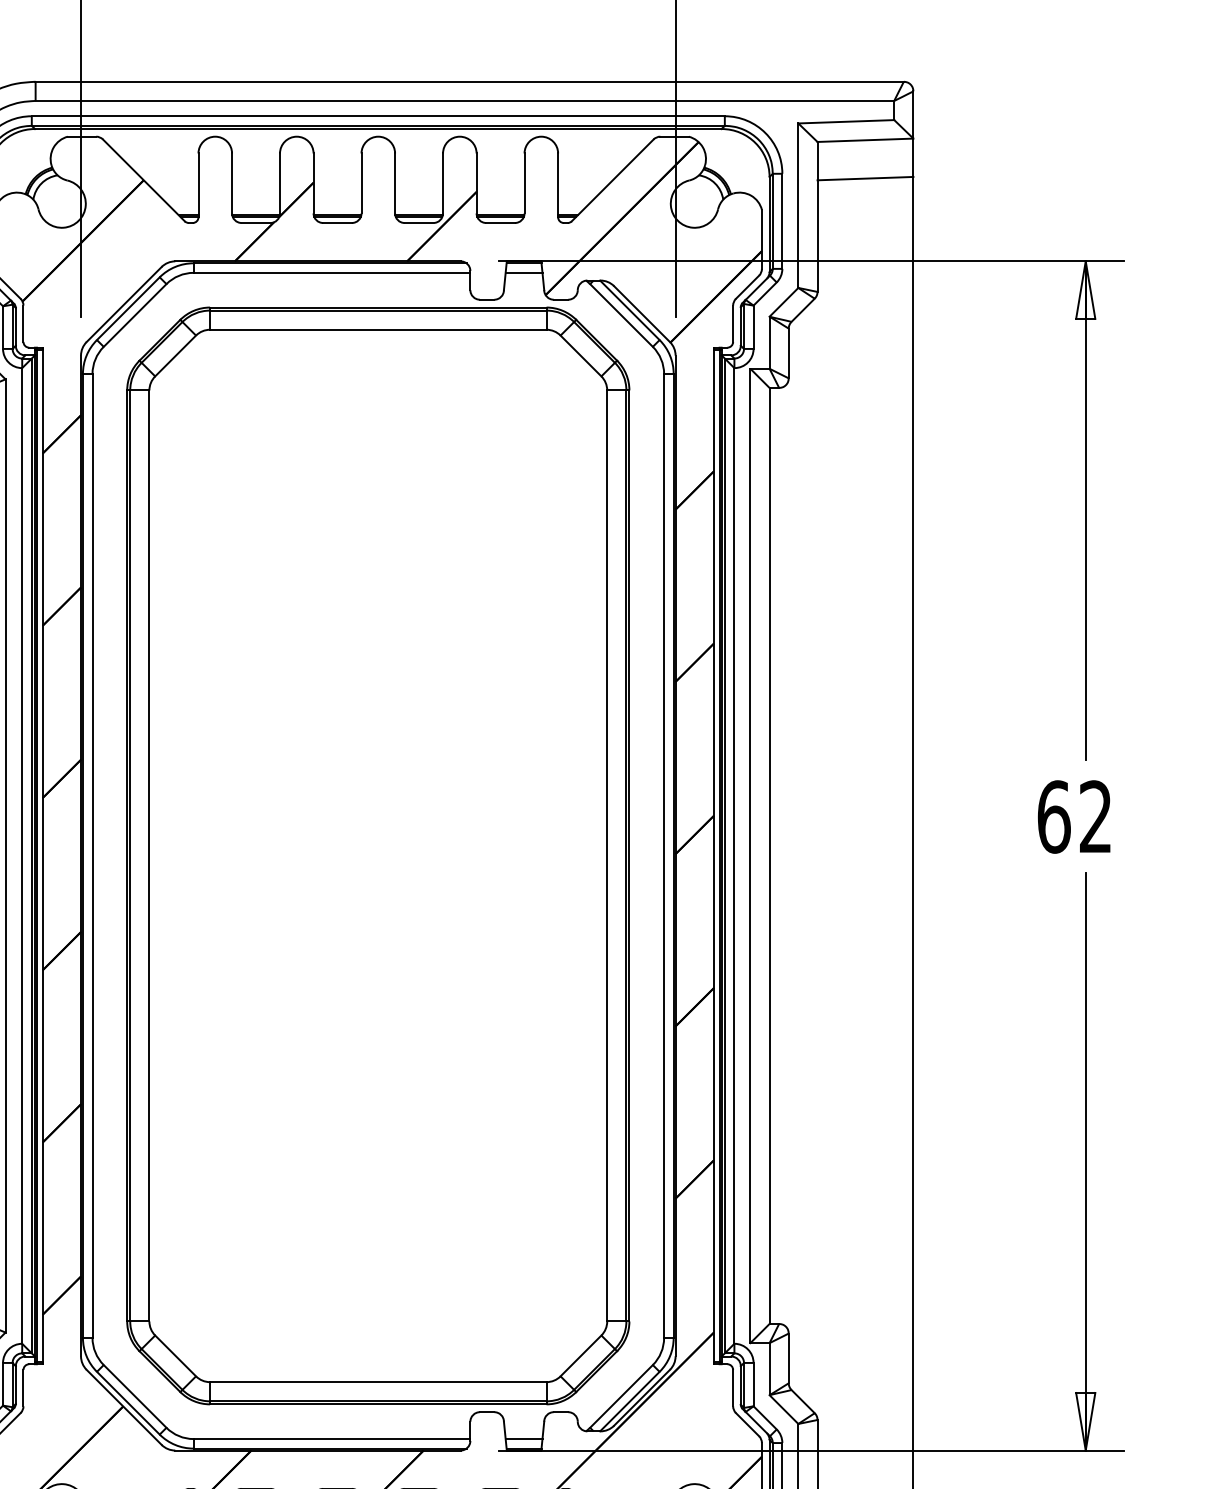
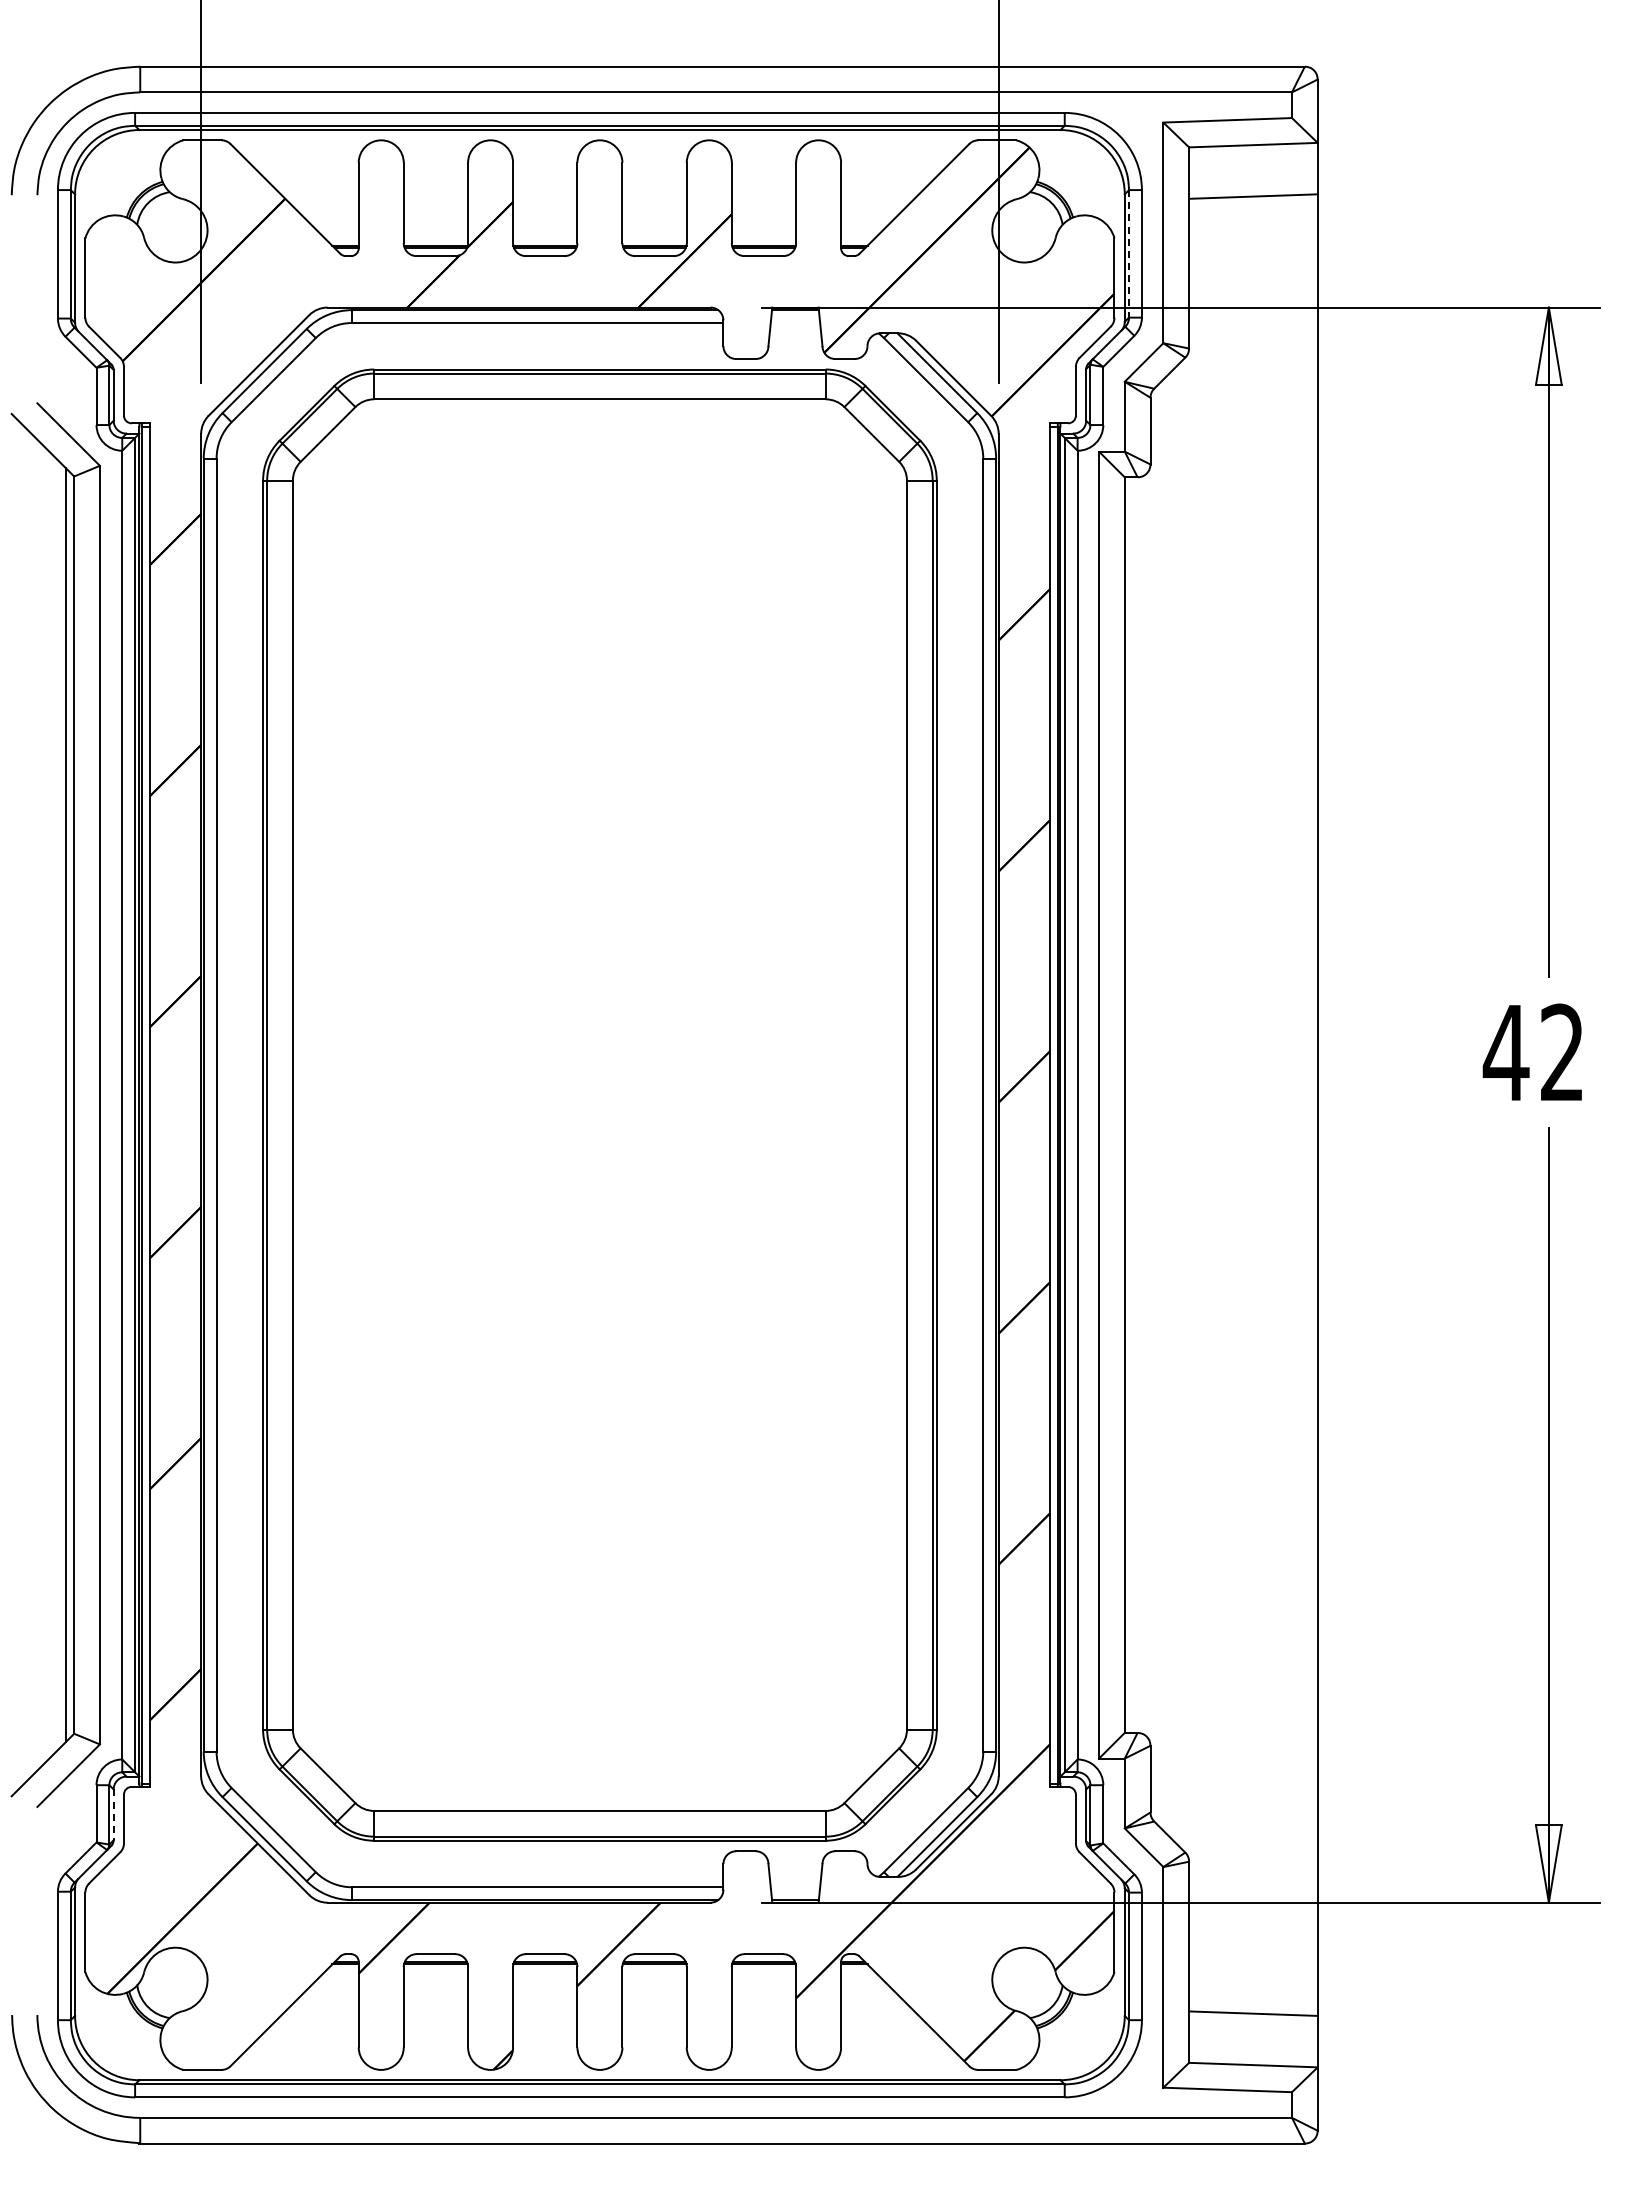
line: (773, 221) -> (1129, 253), solid -> dashed
line: (524, 273) -> (795, 323), removed
text: (1053, 816) -> (1505, 1052), 62 -> 42
line: (15, 1385) -> (113, 1815), solid -> dashed
line: (524, 1439) -> (795, 1887), removed

